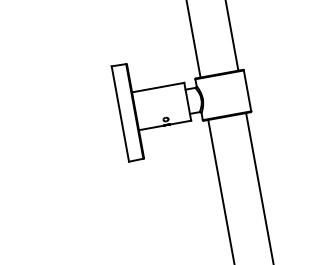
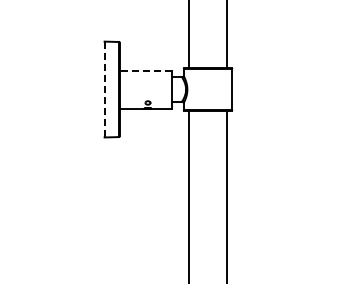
line: (157, 87) -> (145, 70), solid -> dashed
line: (120, 114) -> (104, 89), solid -> dashed

